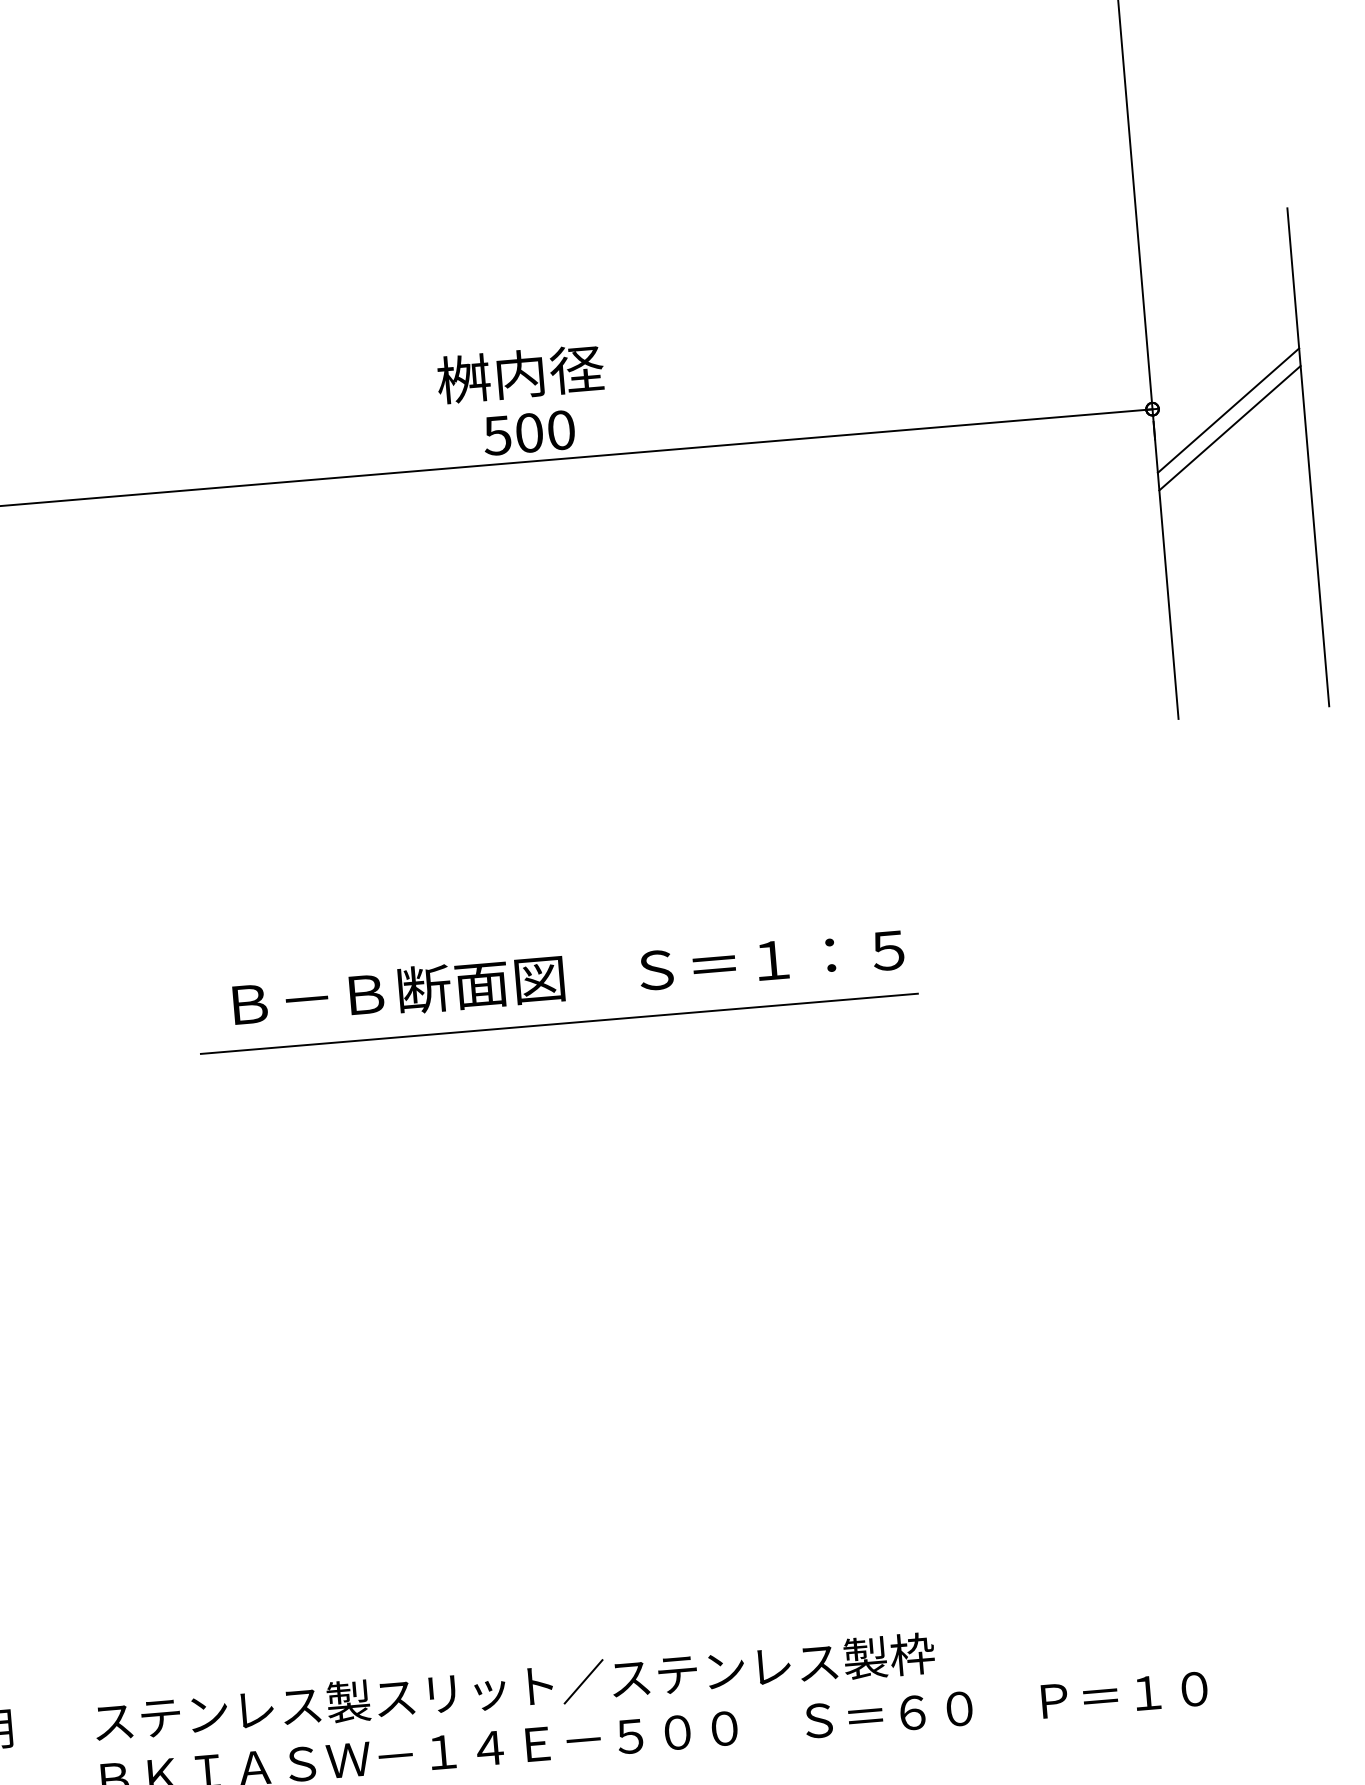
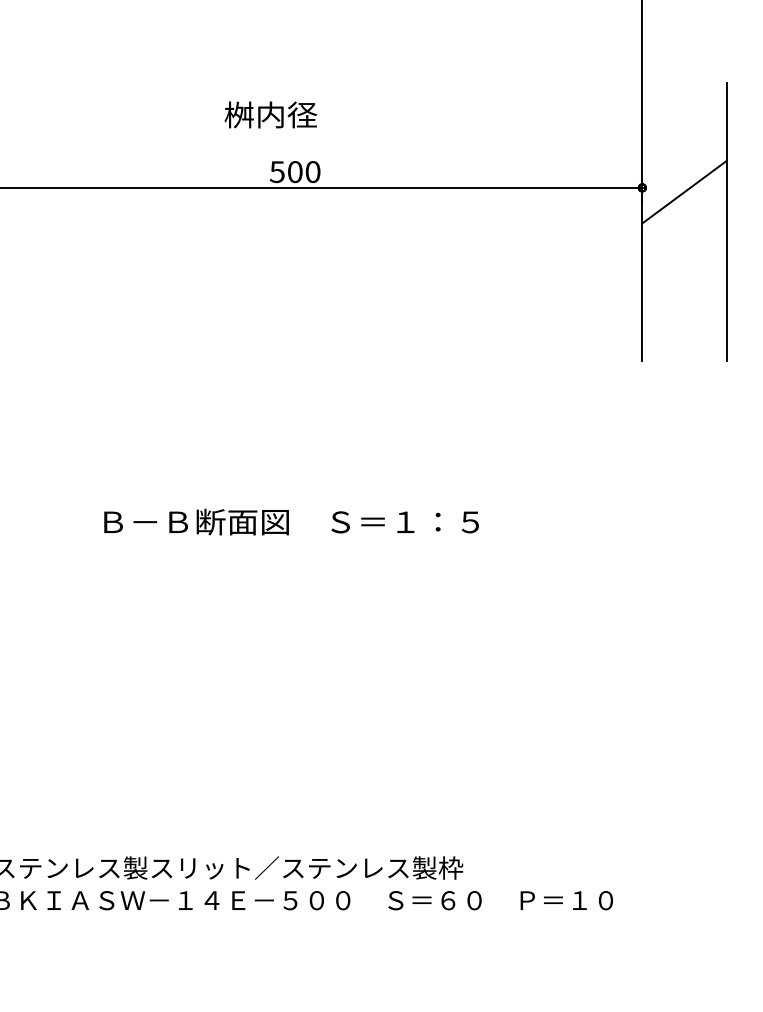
text: (519, 373) -> (270, 114), moved
line: (1230, 427) -> (684, 201), removed
text: (568, 976) -> (291, 521), moved
line: (557, 1023) -> (283, 501), removed

